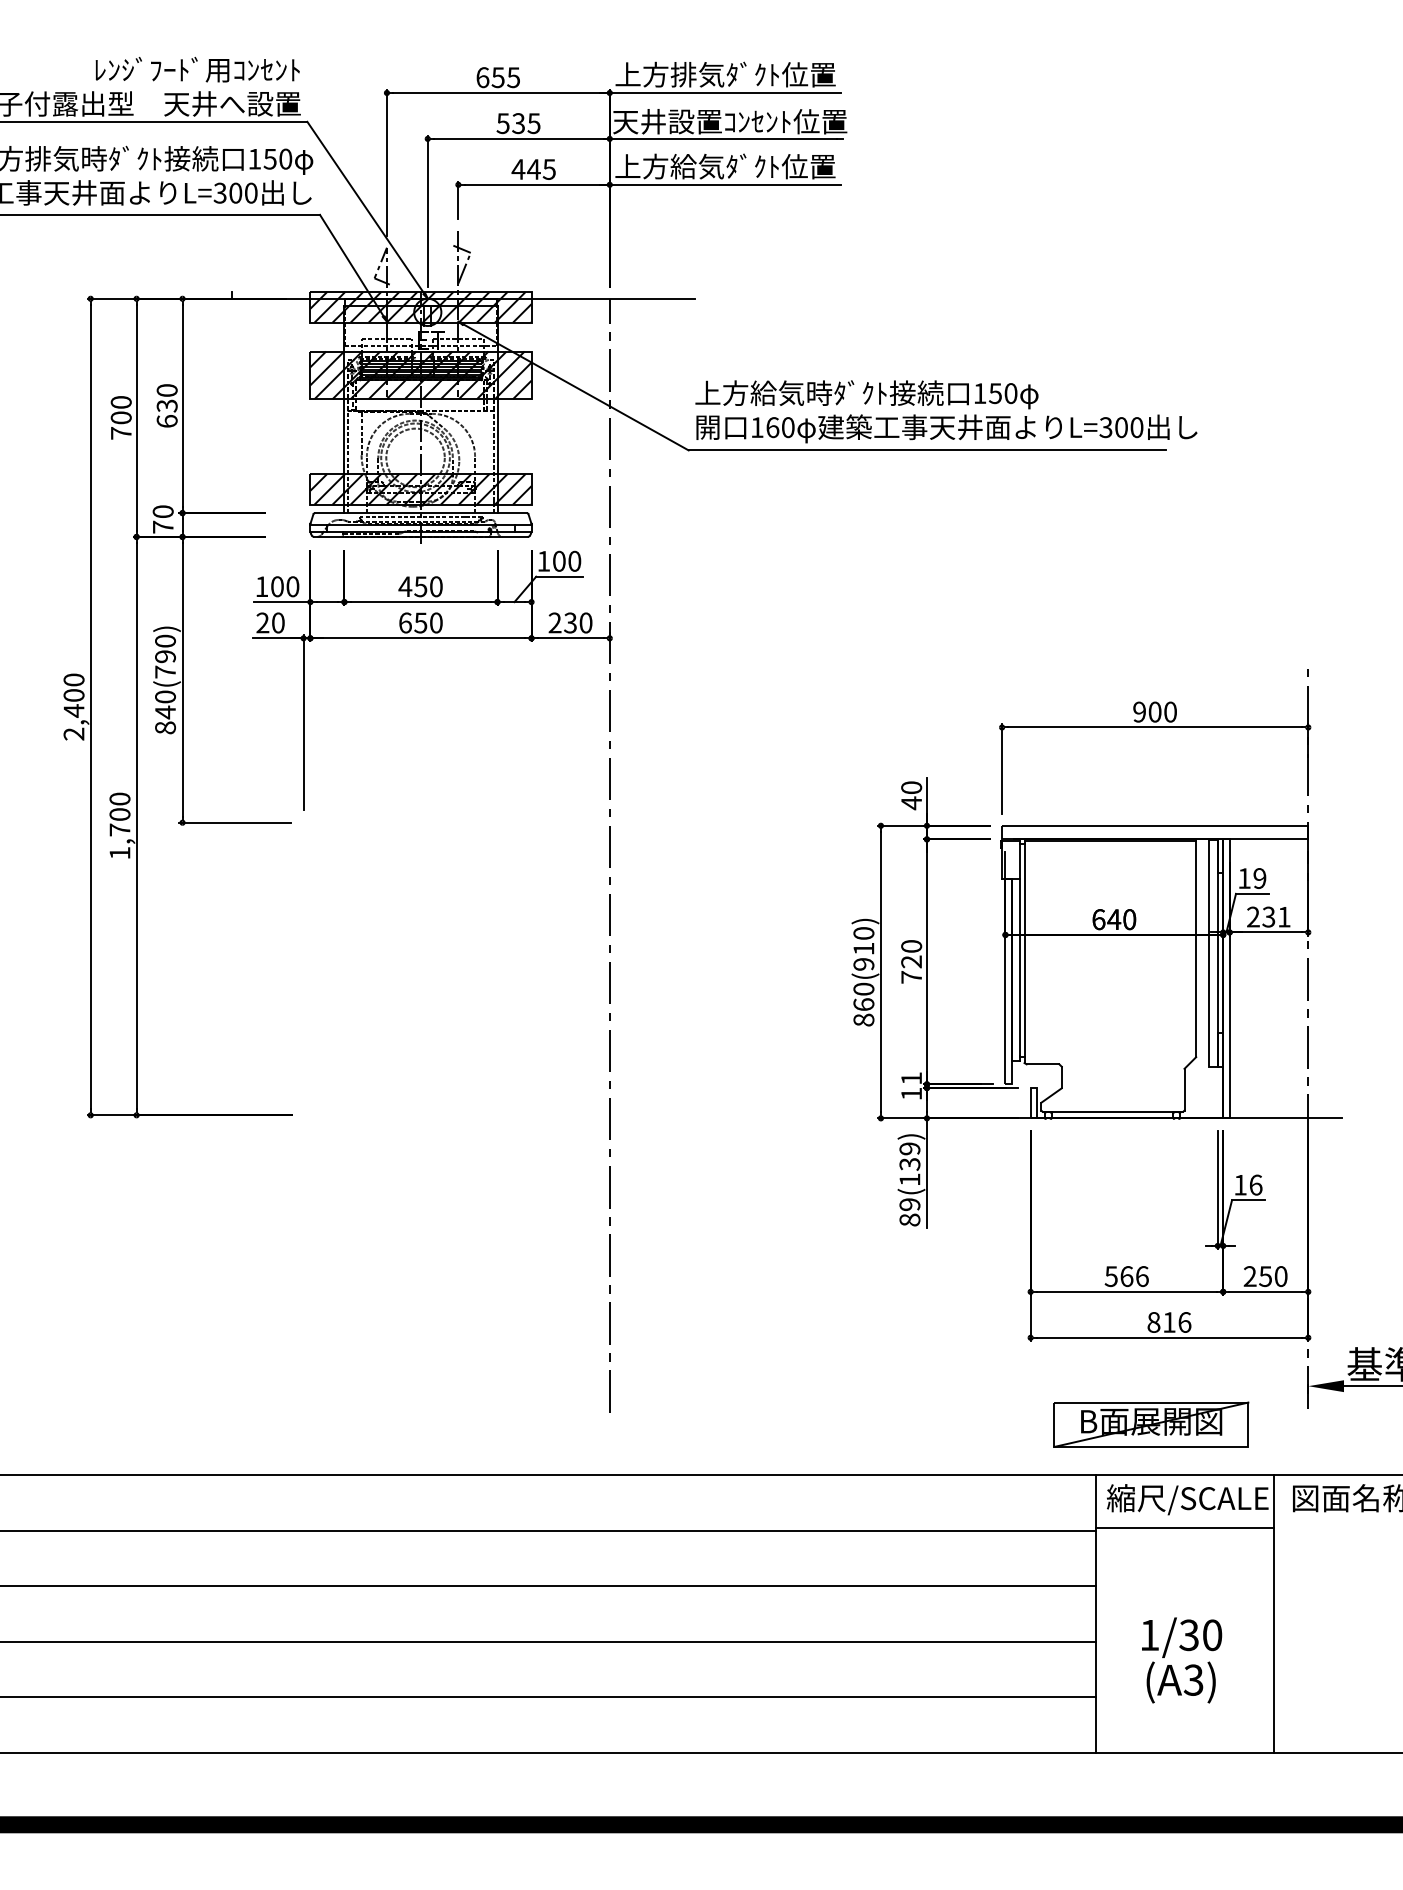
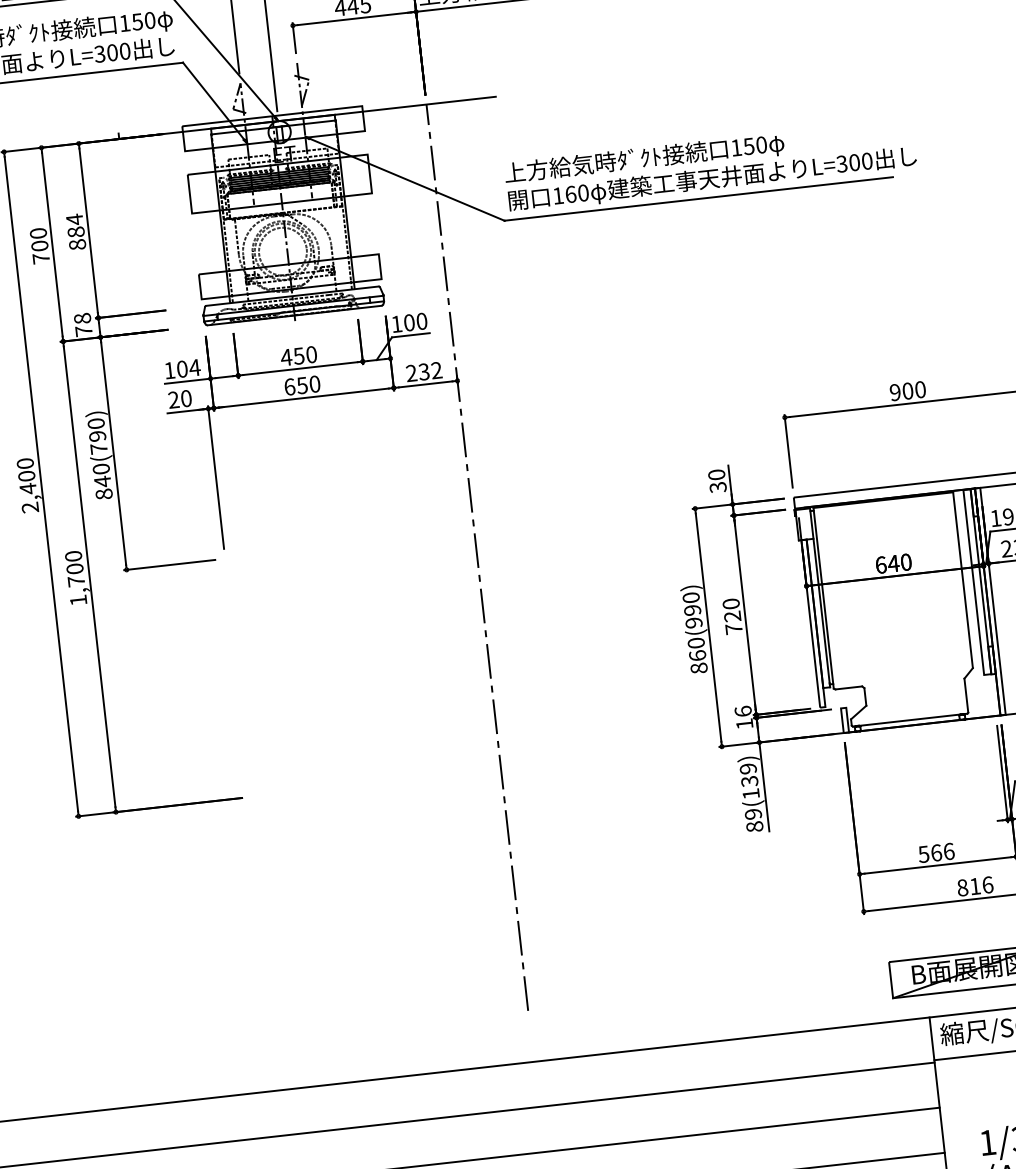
hatch: (420, 306) -> (273, 128), removed
hatch: (420, 375) -> (279, 184), removed
text: (166, 405) -> (75, 231), 630 -> 884
hatch: (420, 489) -> (289, 277), removed
text: (163, 511) -> (82, 318), 70 -> 78
text: (292, 586) -> (194, 367), 100 -> 104
text: (585, 622) -> (436, 370), 230 -> 232
text: (911, 803) -> (718, 487), 40 -> 30
text: (863, 948) -> (692, 610), 860(910) -> 860(990)
text: (911, 1078) -> (743, 711), 11 -> 16

